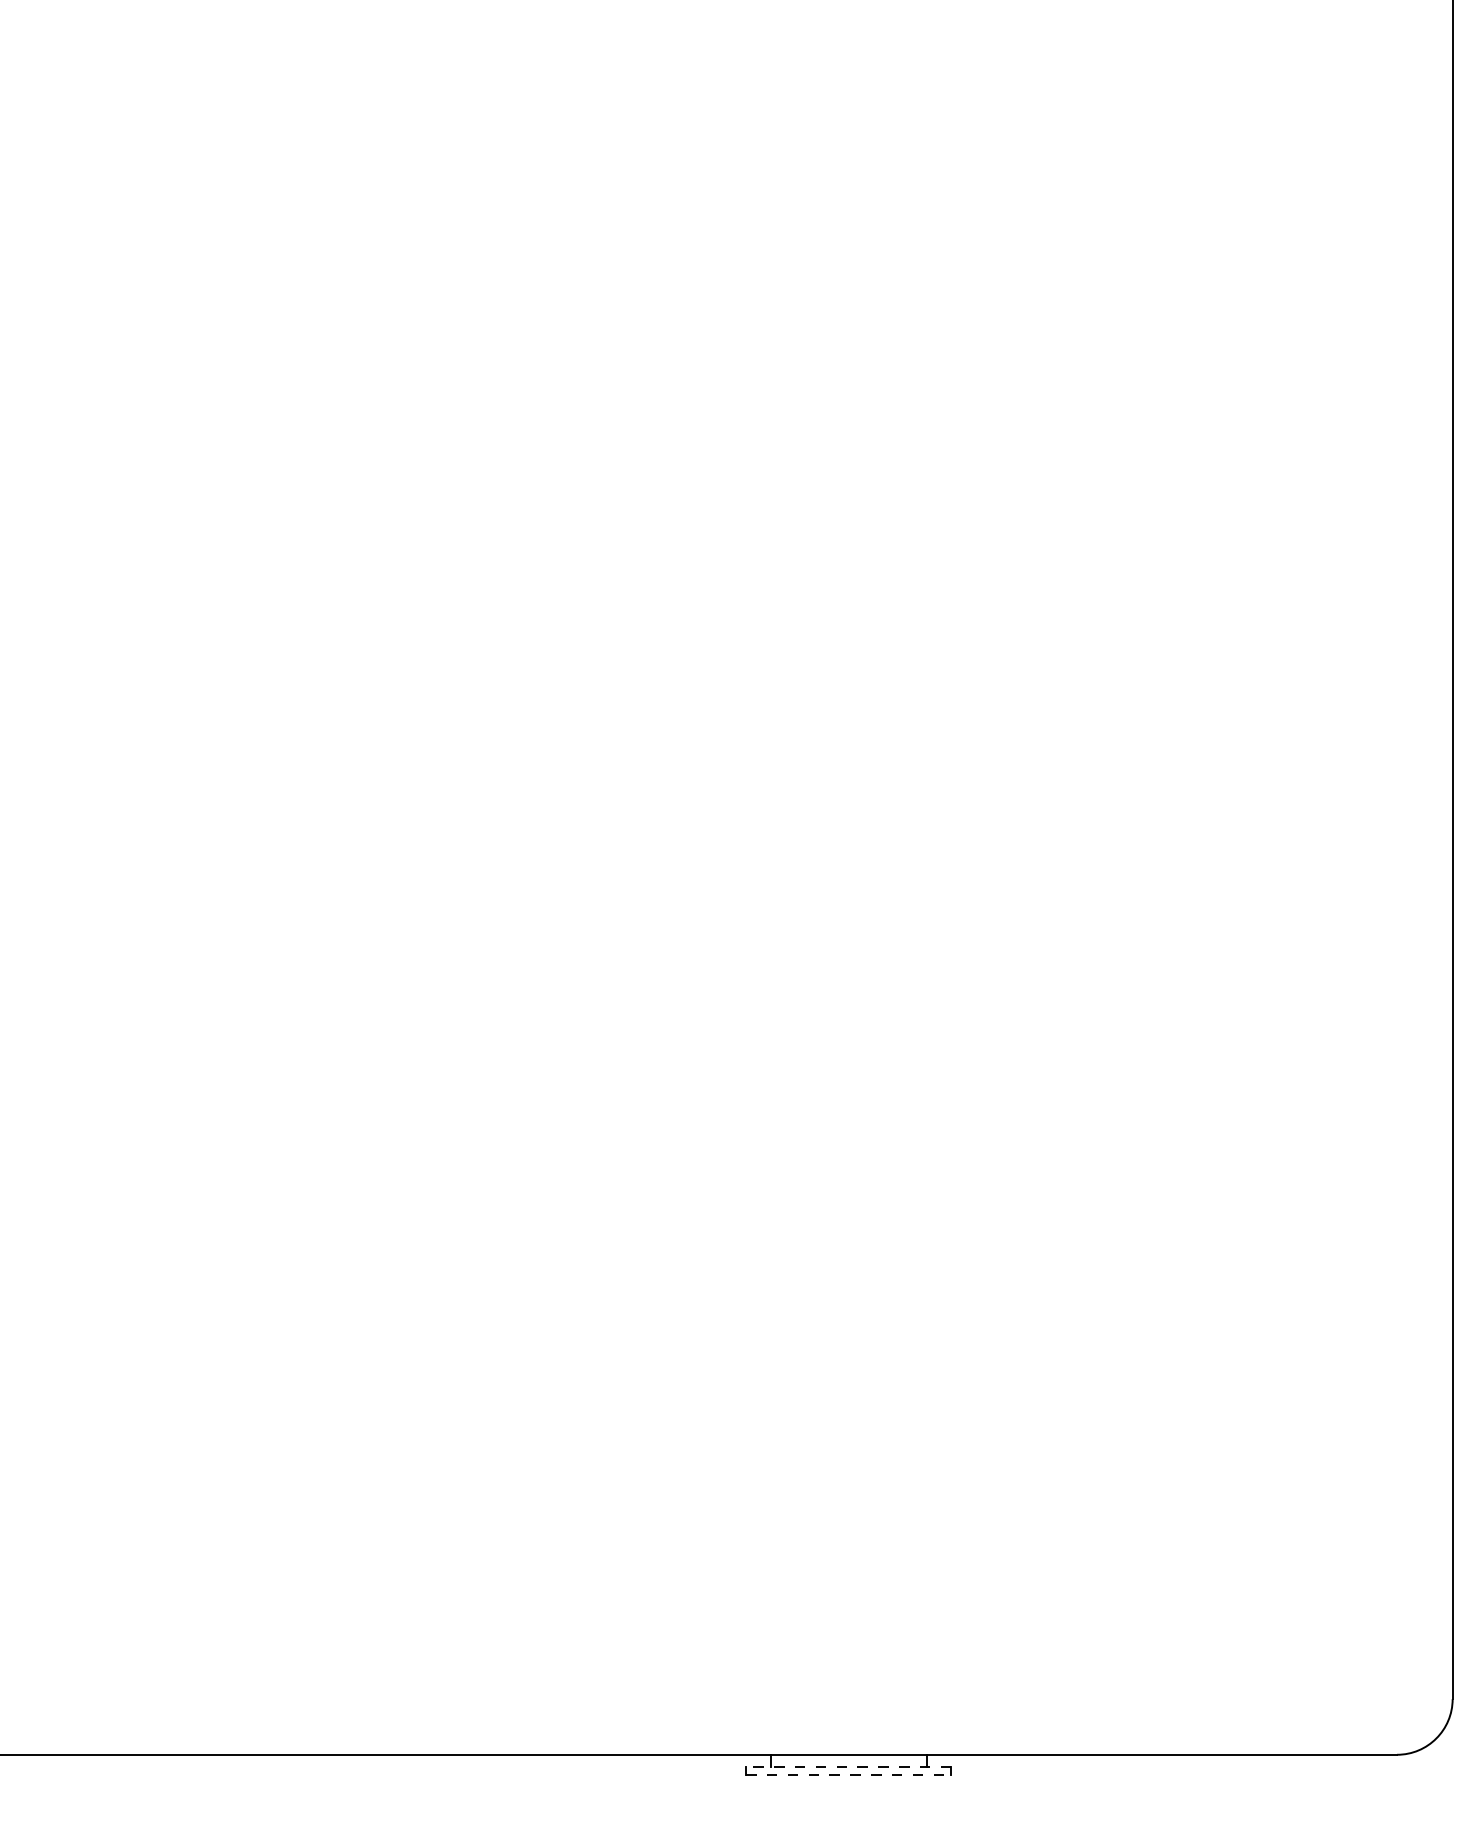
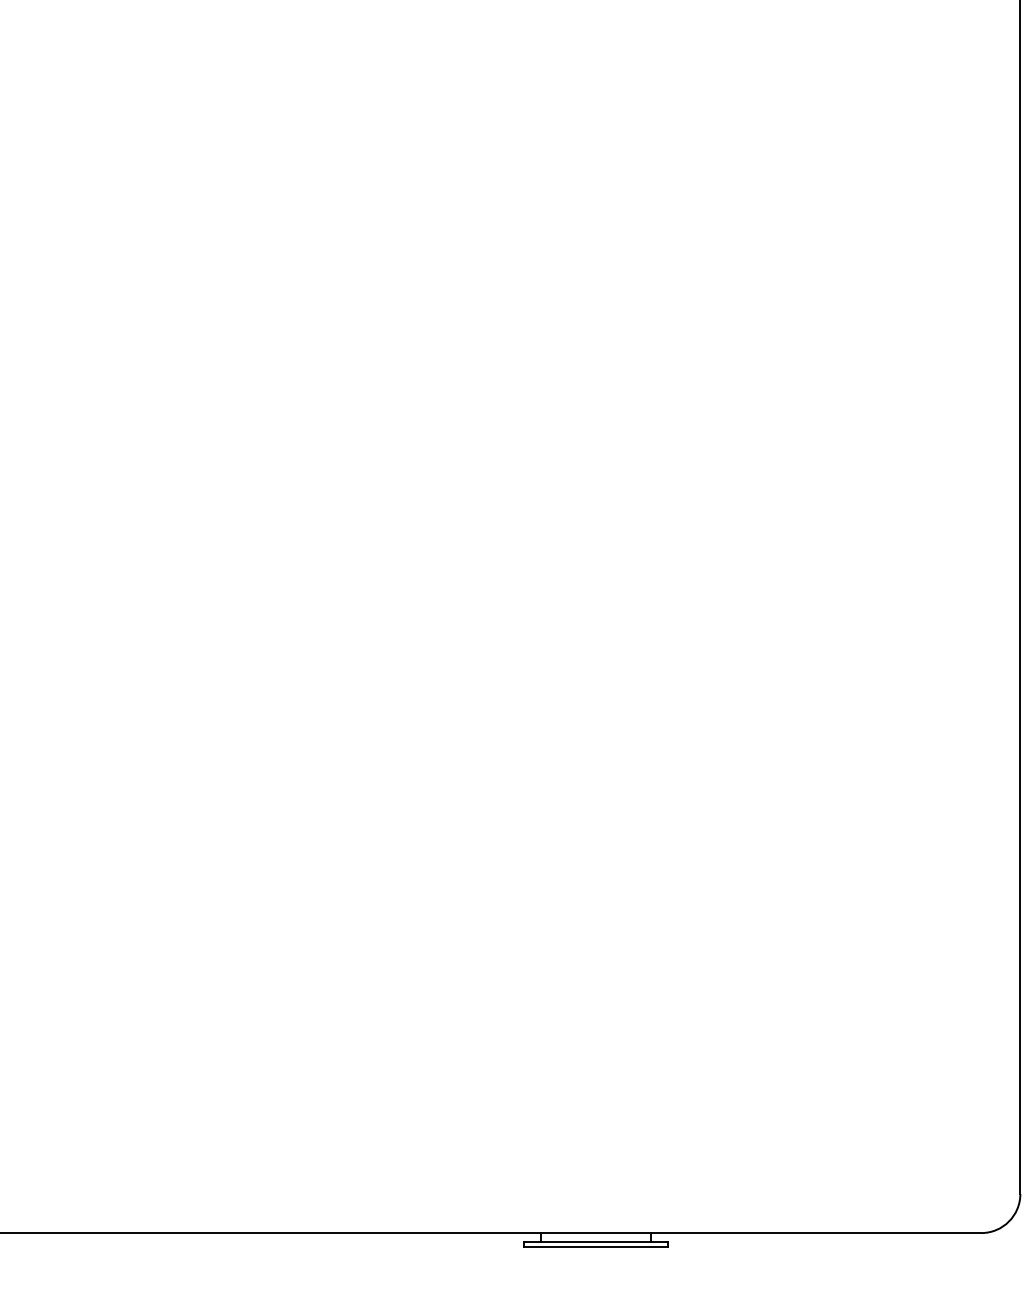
line: (848, 1767) -> (595, 1242), dashed -> solid
line: (849, 1775) -> (596, 1247), dashed -> solid

